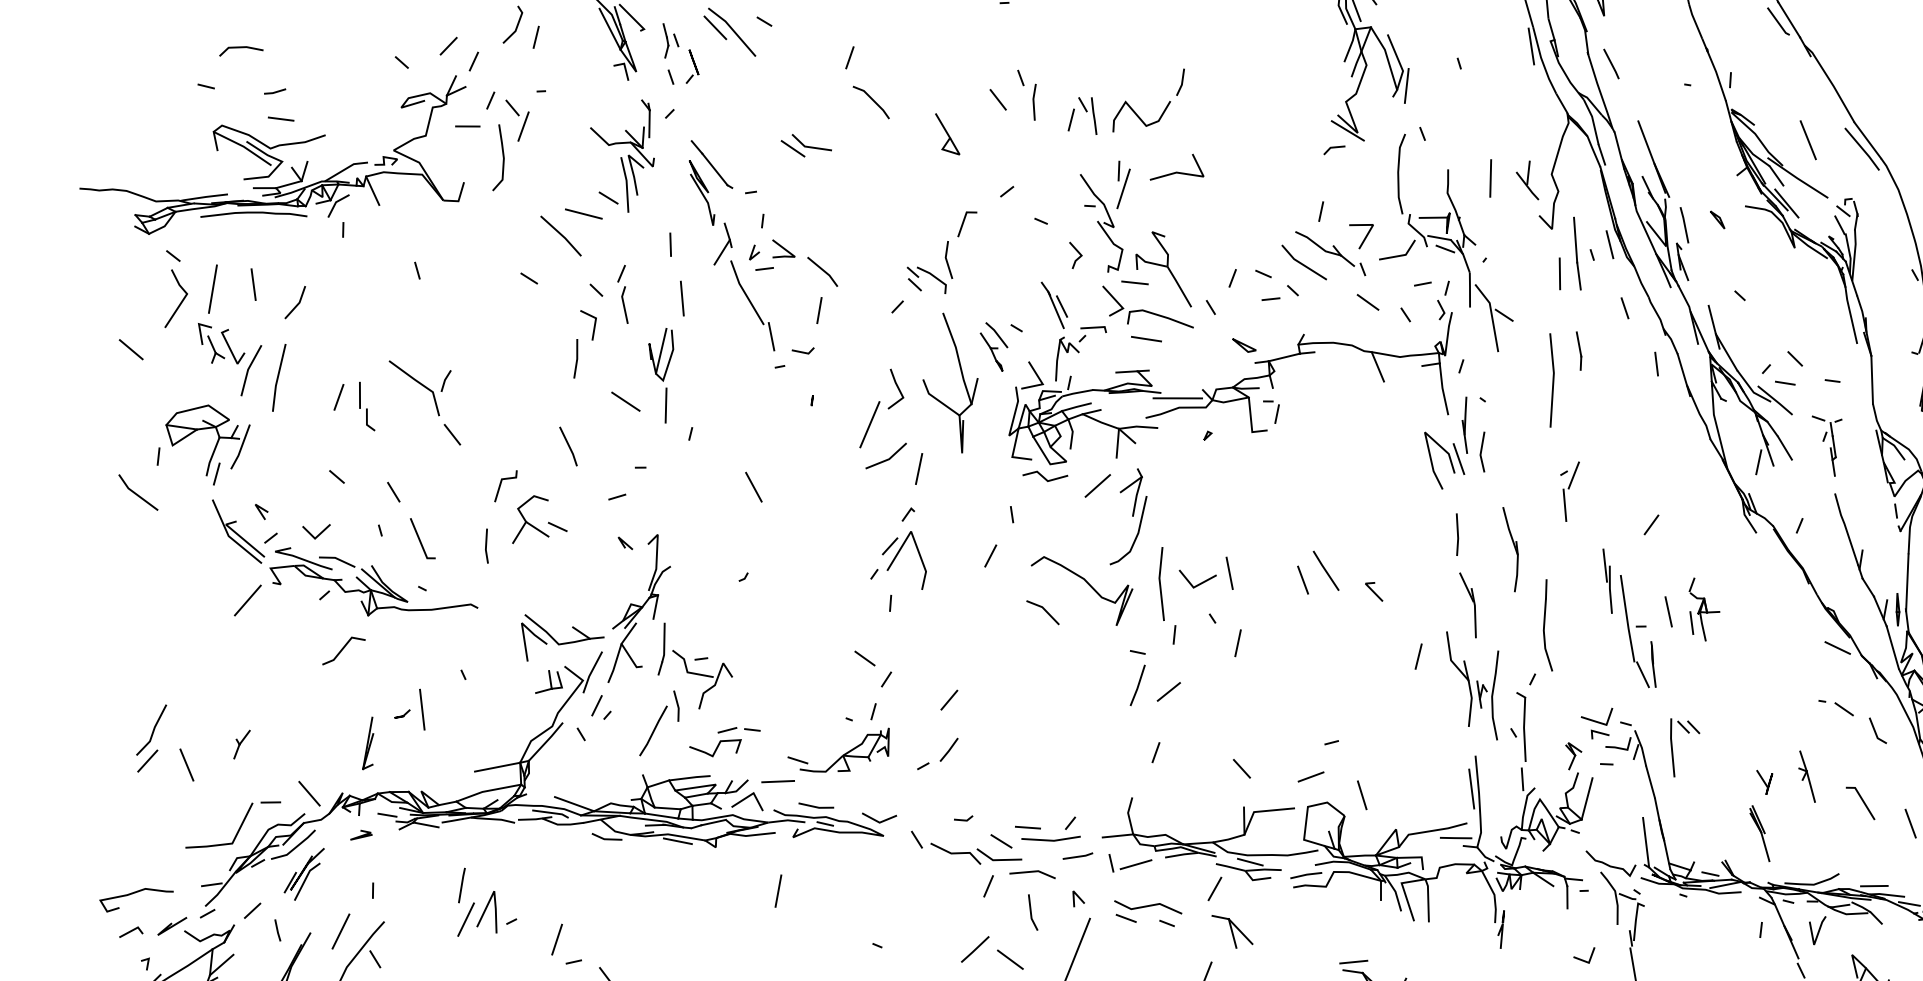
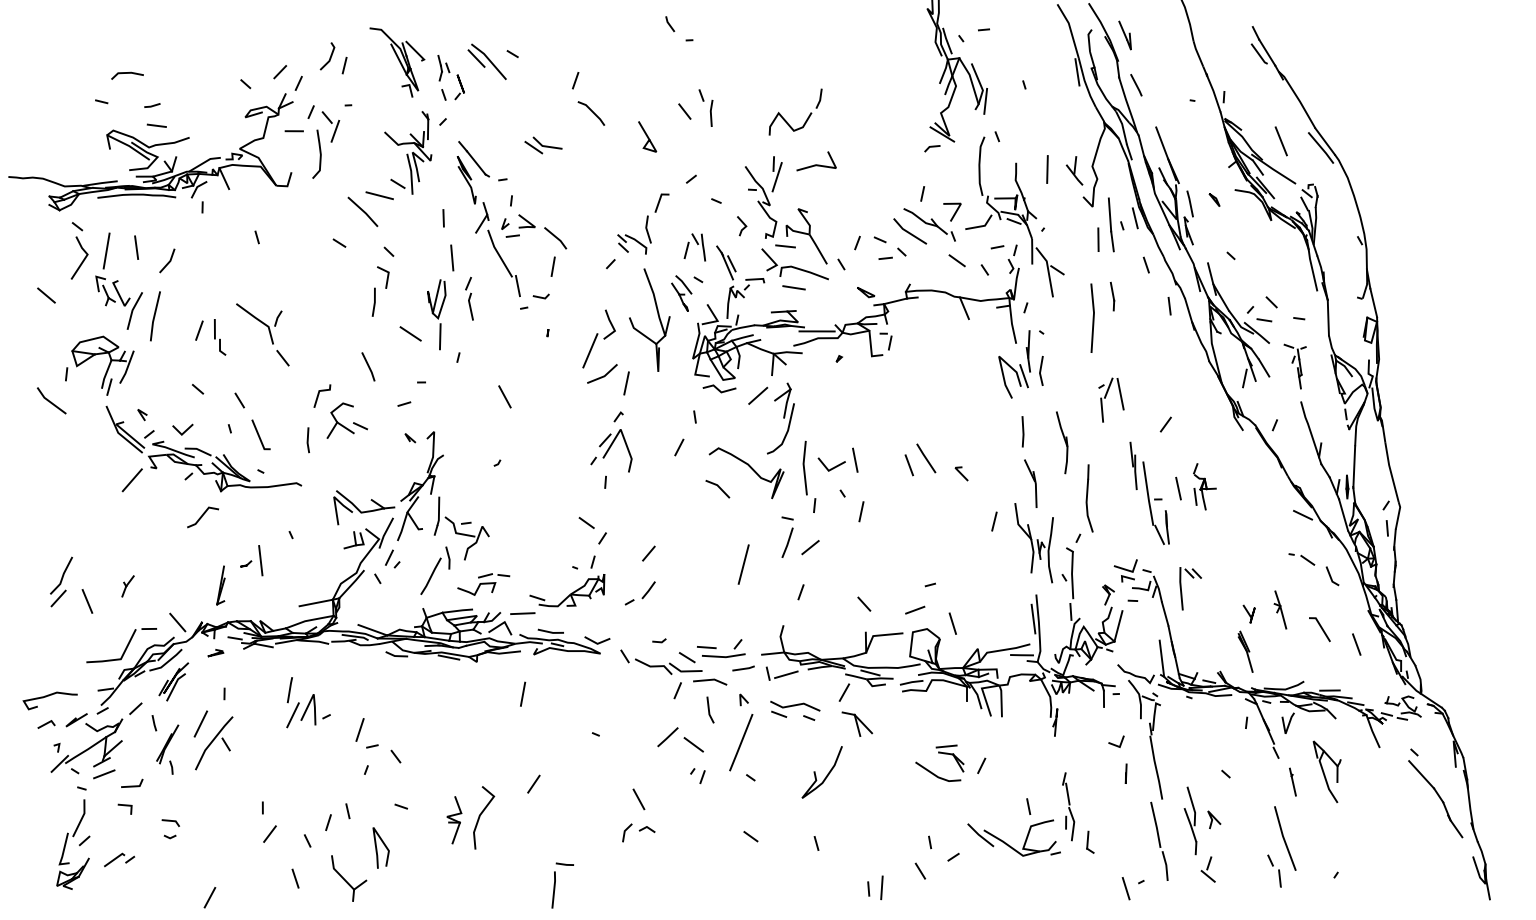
part: (1081, 115) -> (694, 247), moved
part: (622, 293) -> (469, 298), moved
line: (1589, 482) -> (1120, 393), added
line: (1077, 714) -> (743, 564), added

